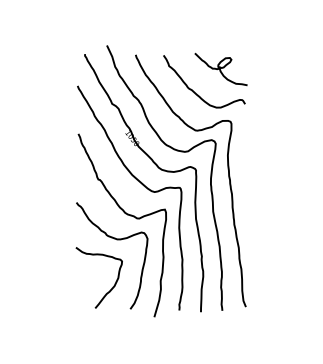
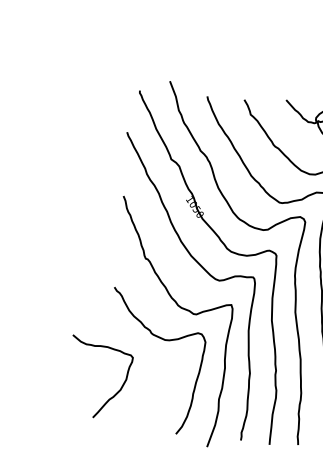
curve: (112, 286) -> (117, 390), moved

